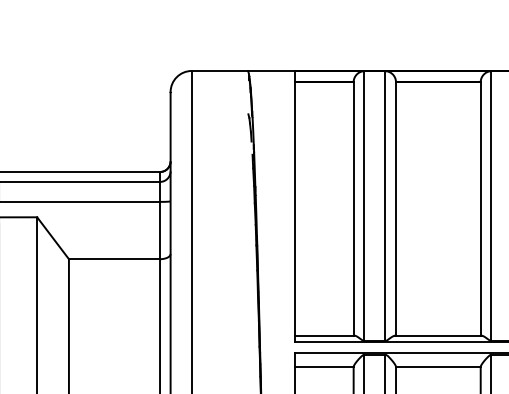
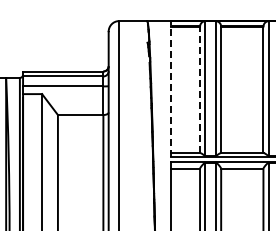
line: (294, 206) -> (170, 88), solid -> dashed
line: (354, 208) -> (200, 89), solid -> dashed

